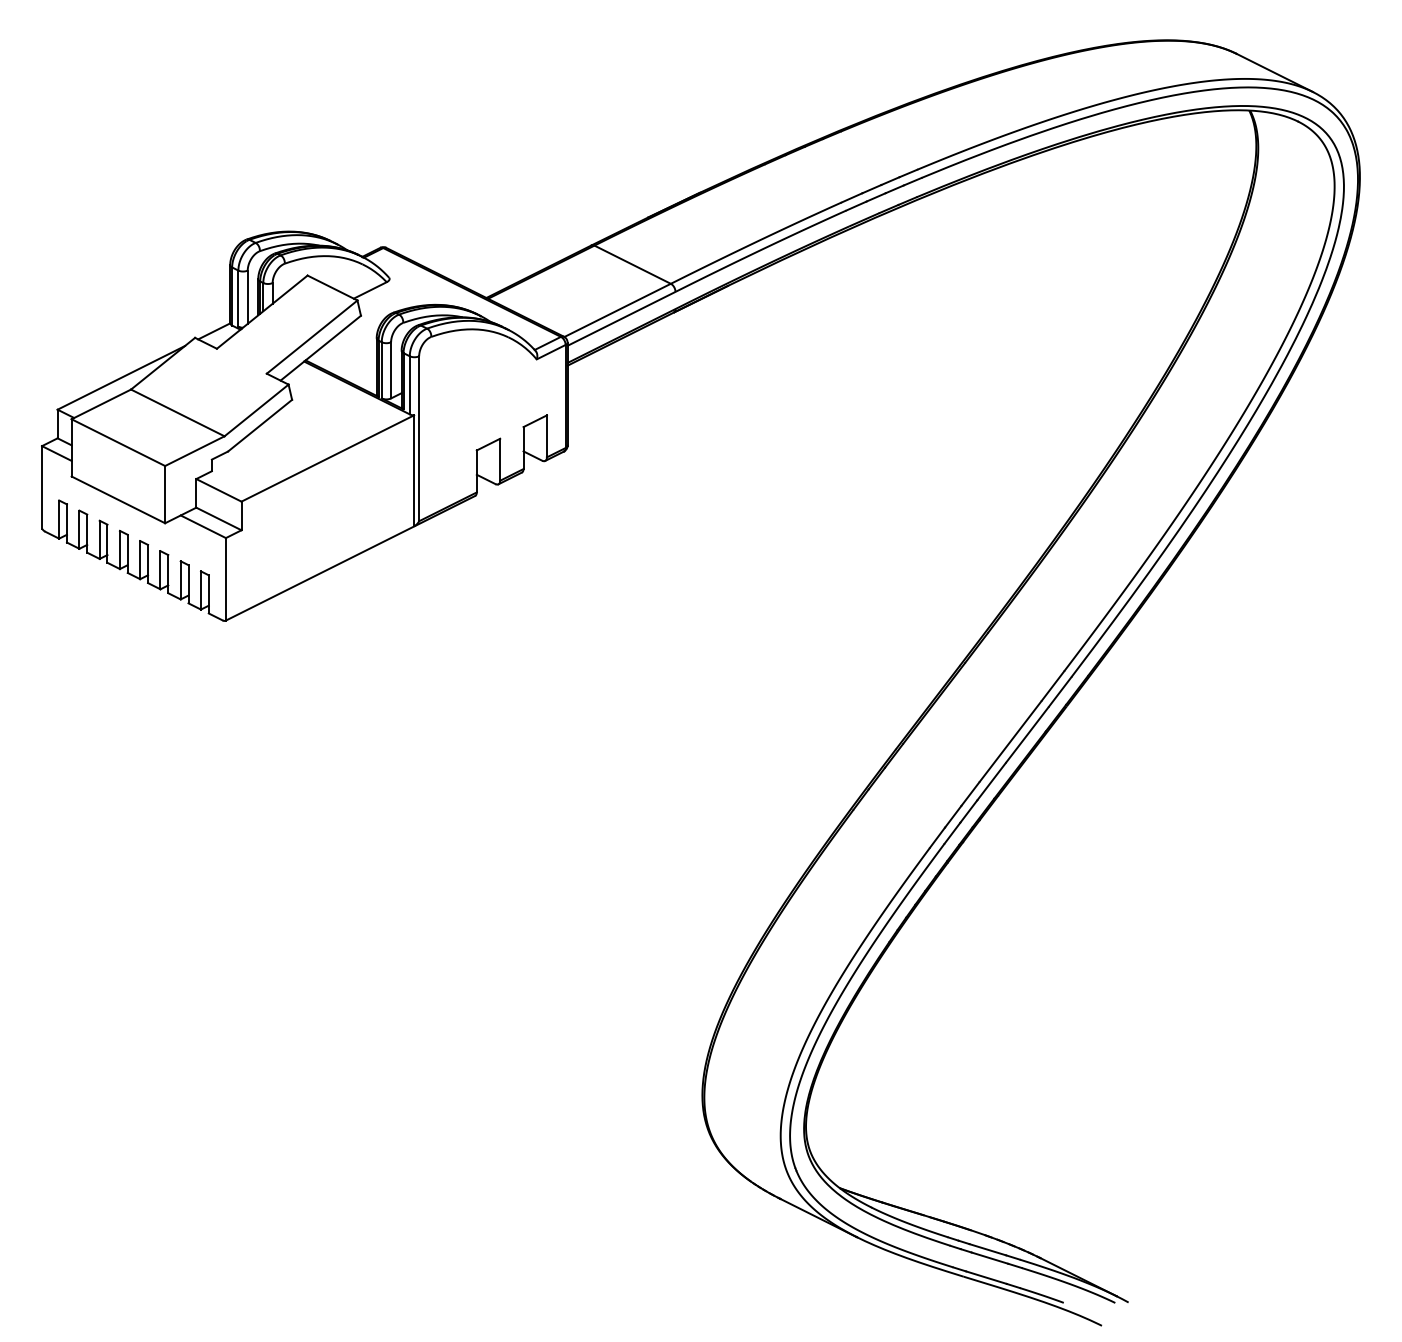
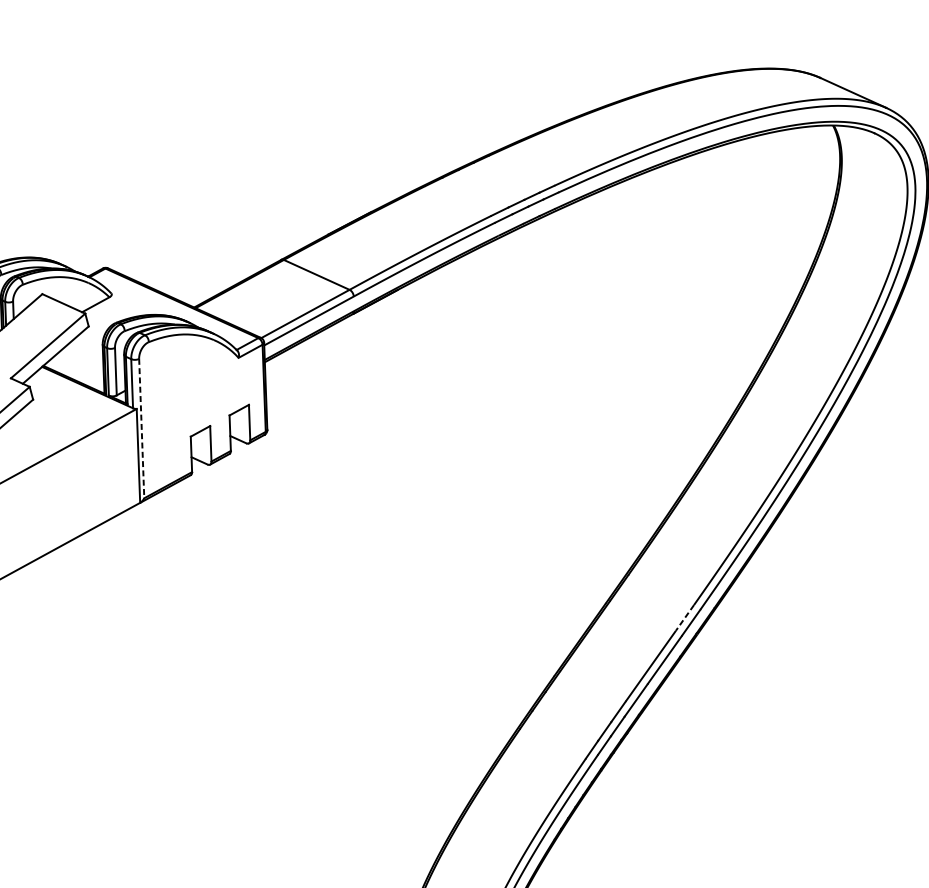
line: (419, 439) -> (142, 429), solid -> dashed
line: (1052, 686) -> (684, 618), solid -> dashed

